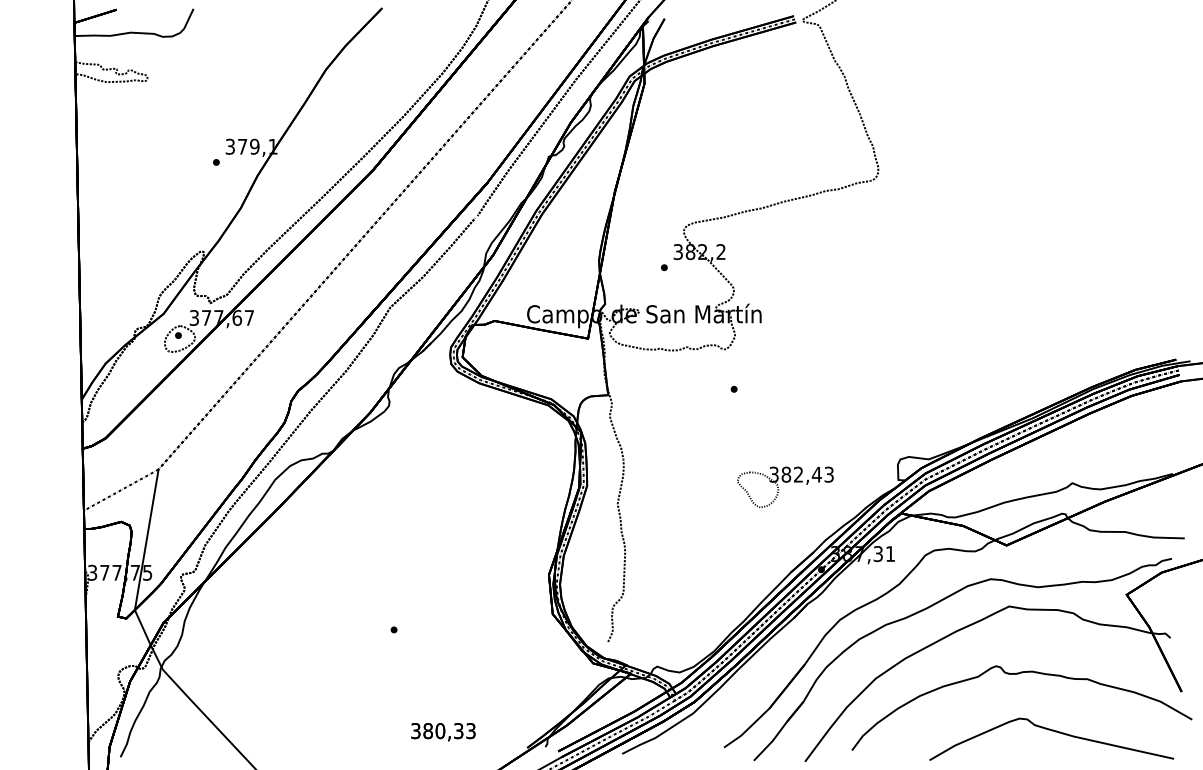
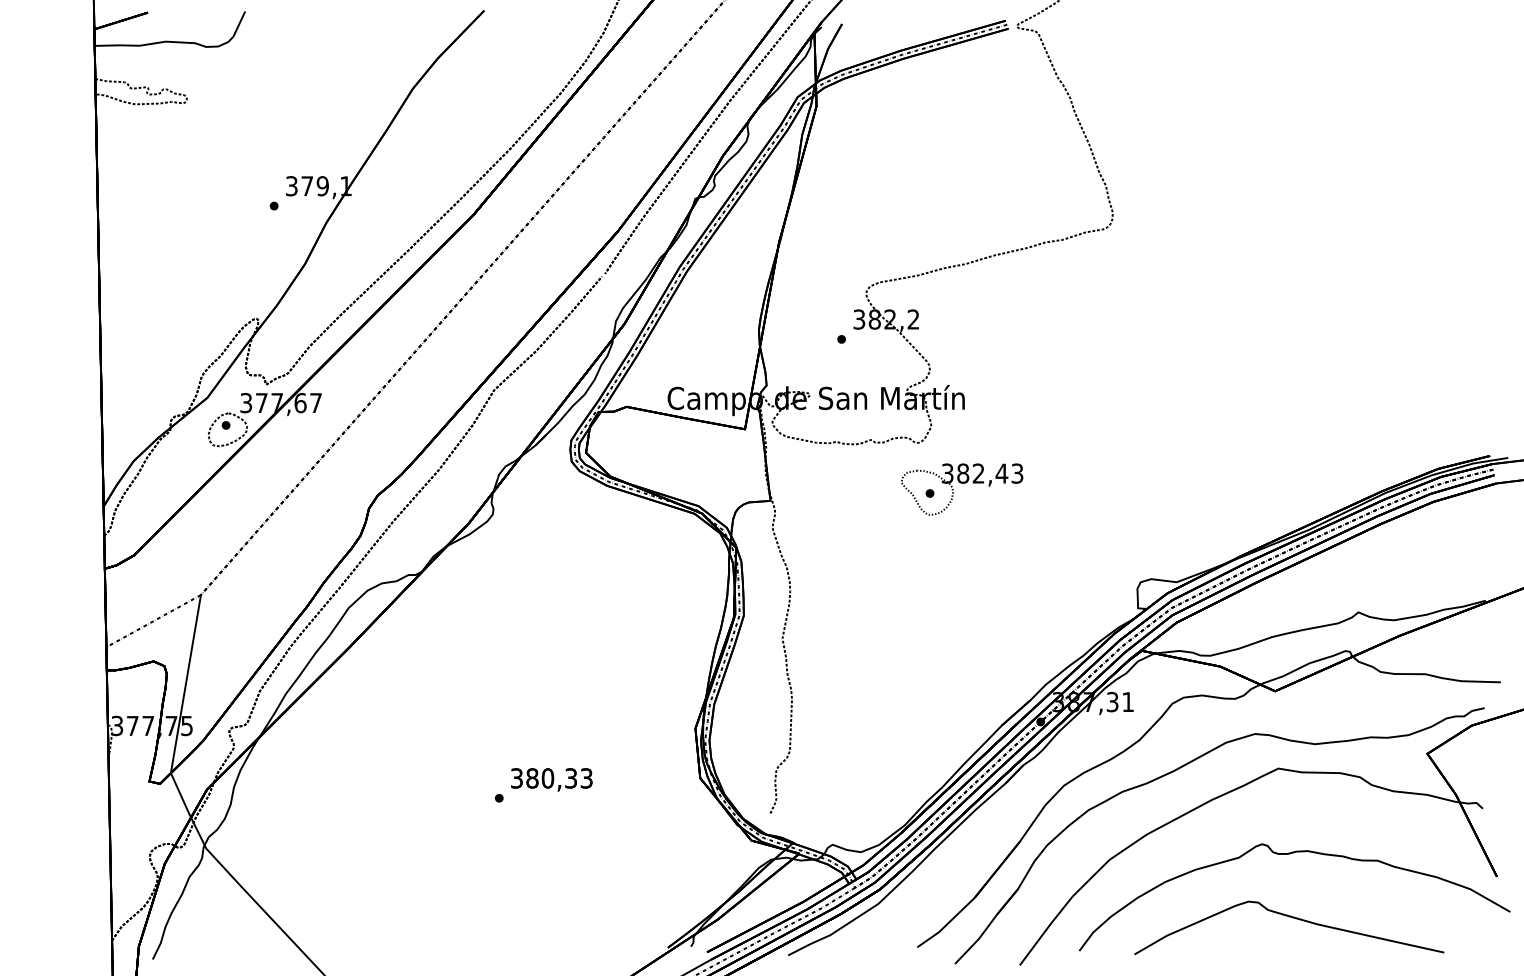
part: (785, 487) -> (962, 489), moved
text: (443, 731) -> (551, 779), moved
curve: (1054, 731) -> (1292, 918), moved

